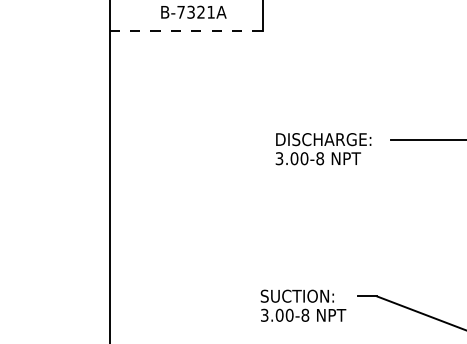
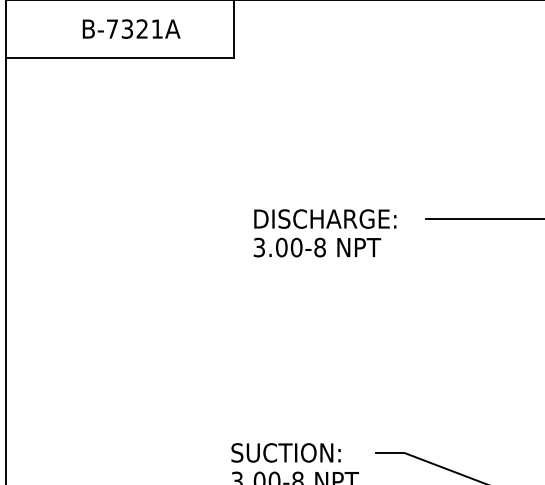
line: (186, 31) -> (120, 57), dashed -> solid

